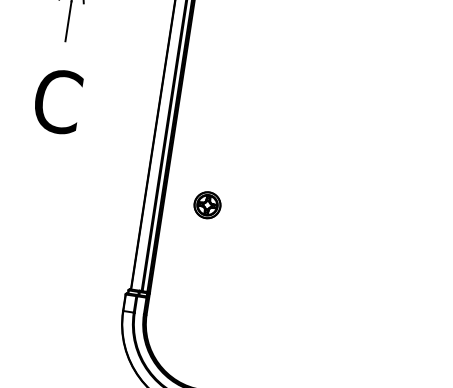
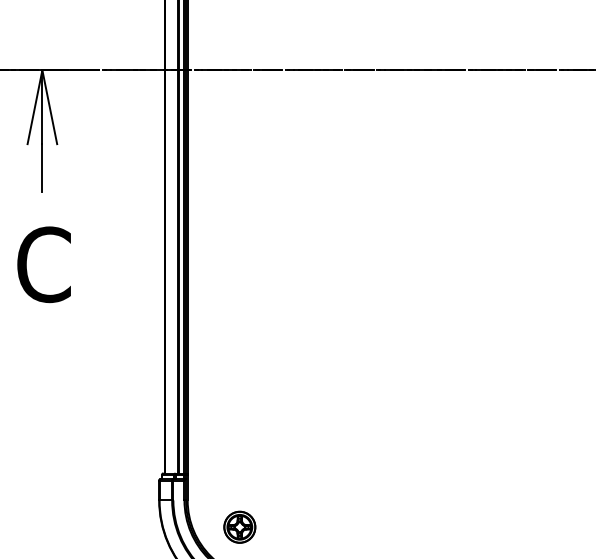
part: (207, 204) -> (239, 526), moved

